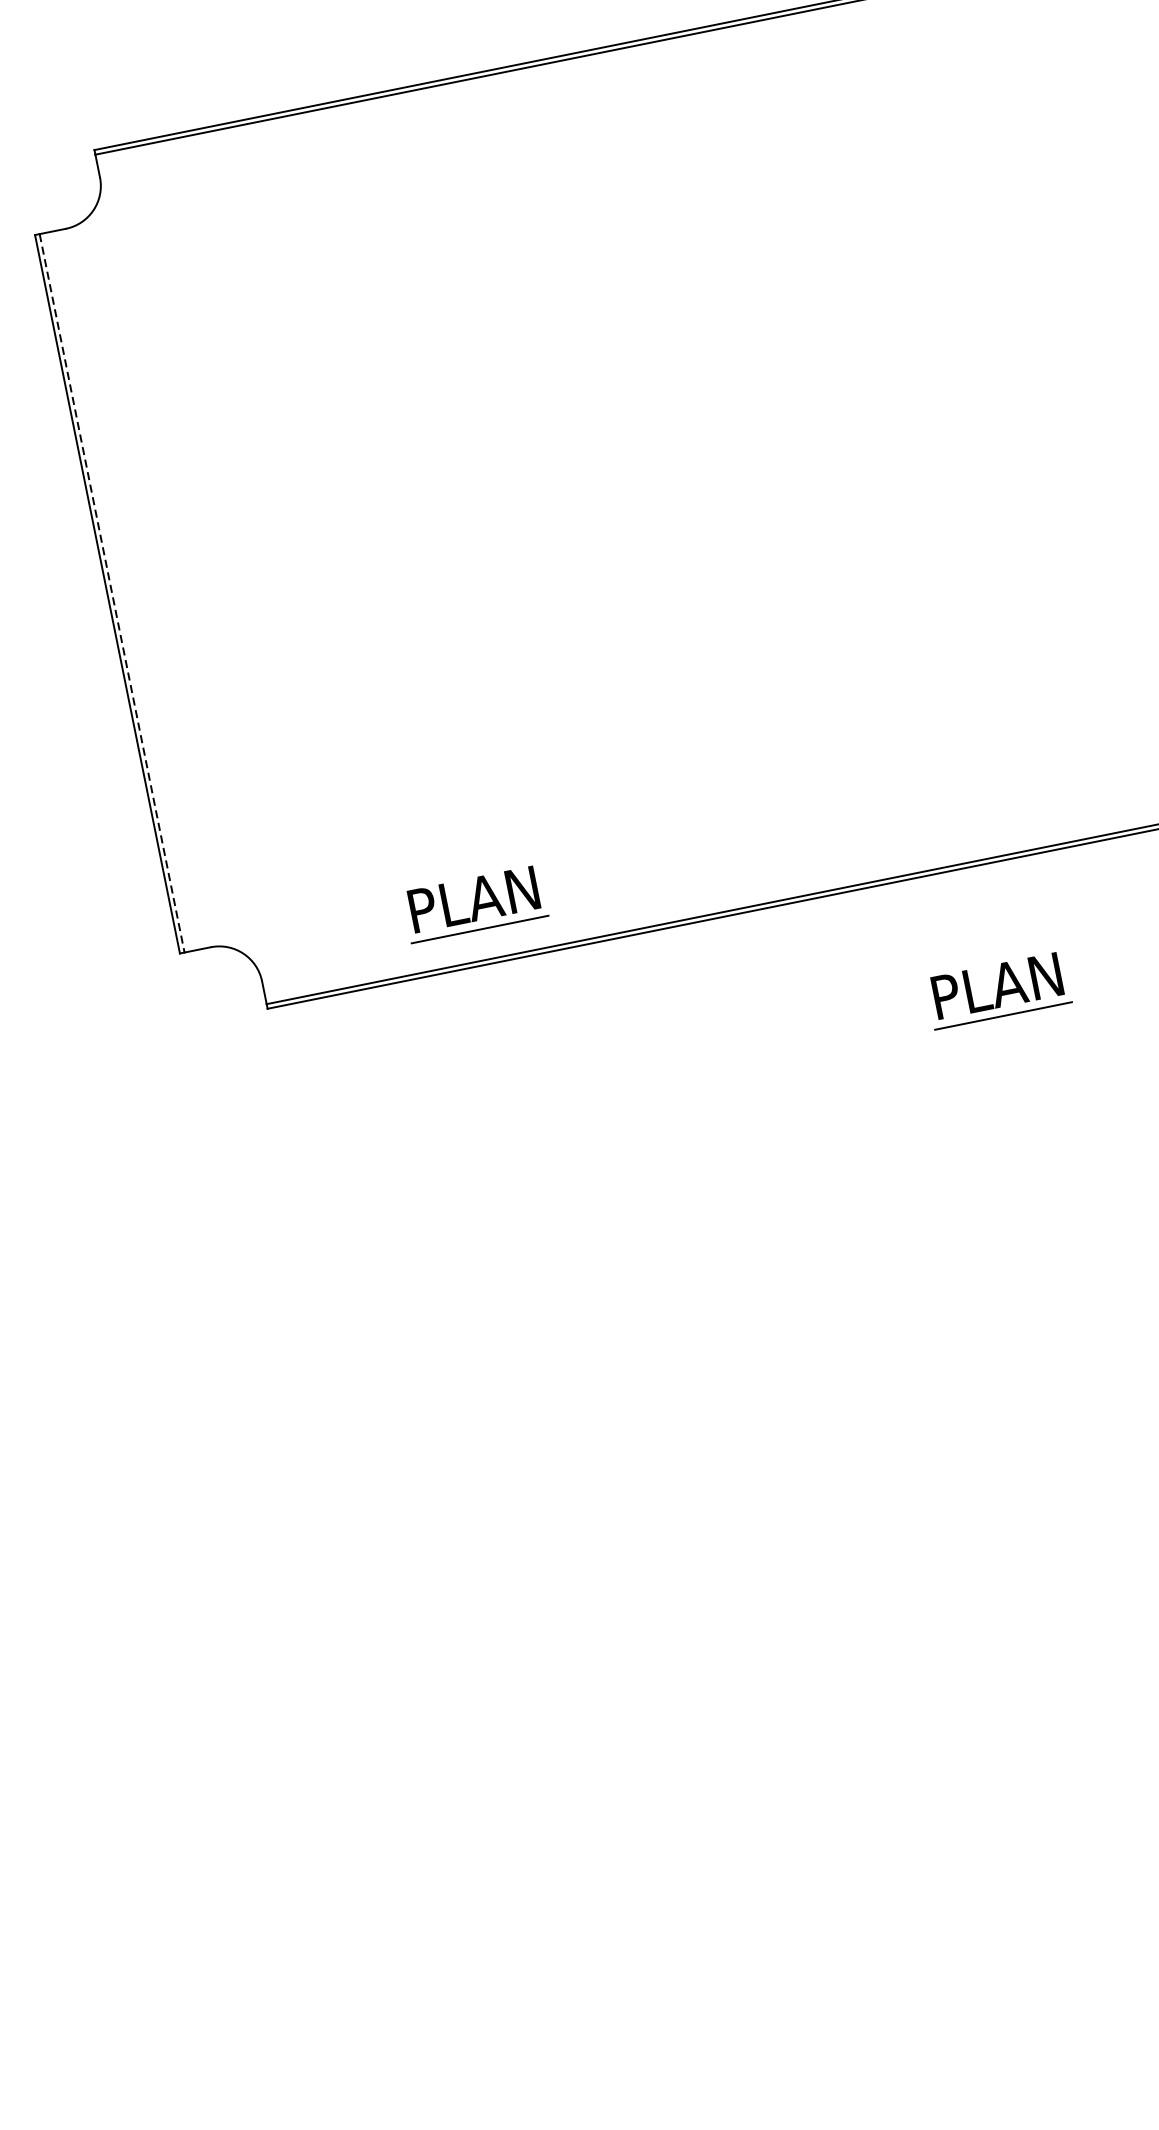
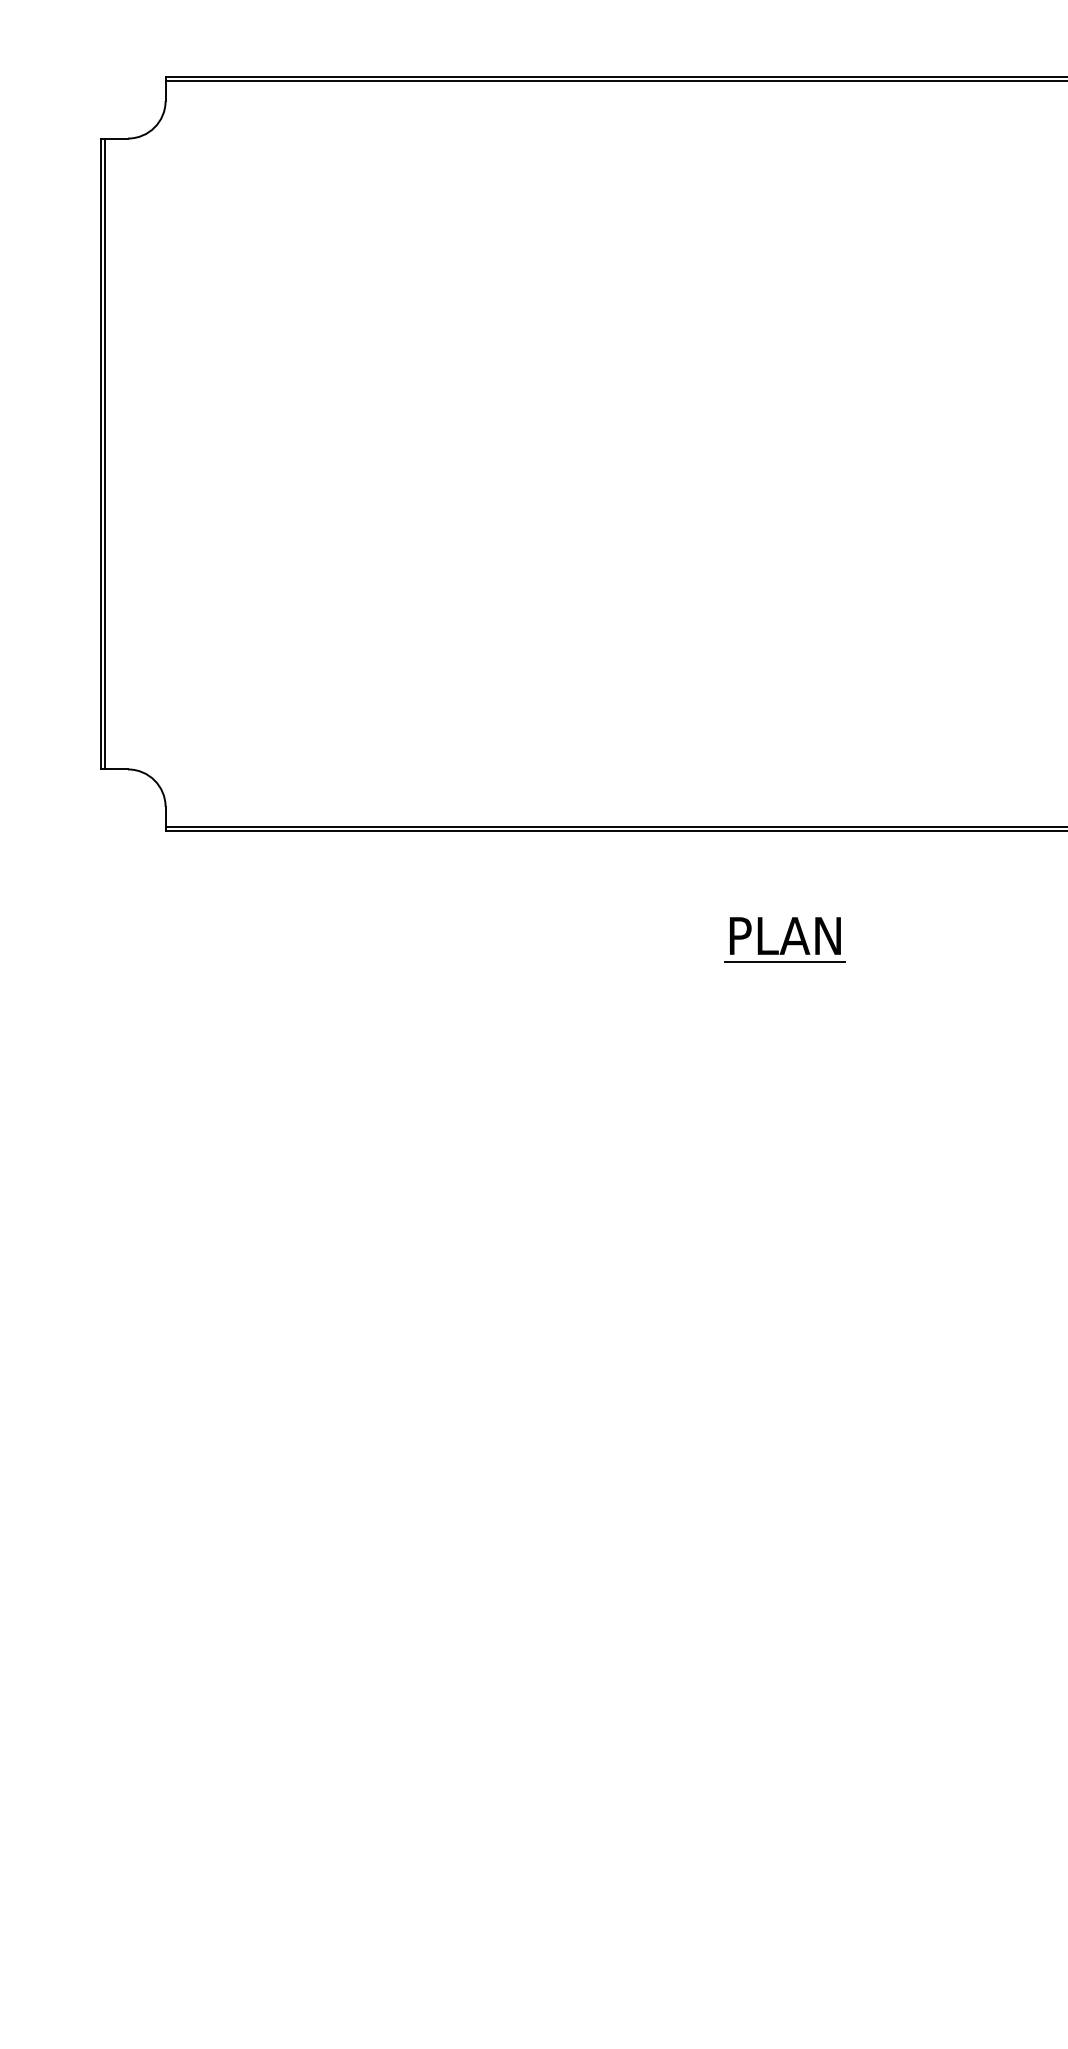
line: (112, 593) -> (105, 454), dashed -> solid
part: (473, 903) -> (357, 777), removed

